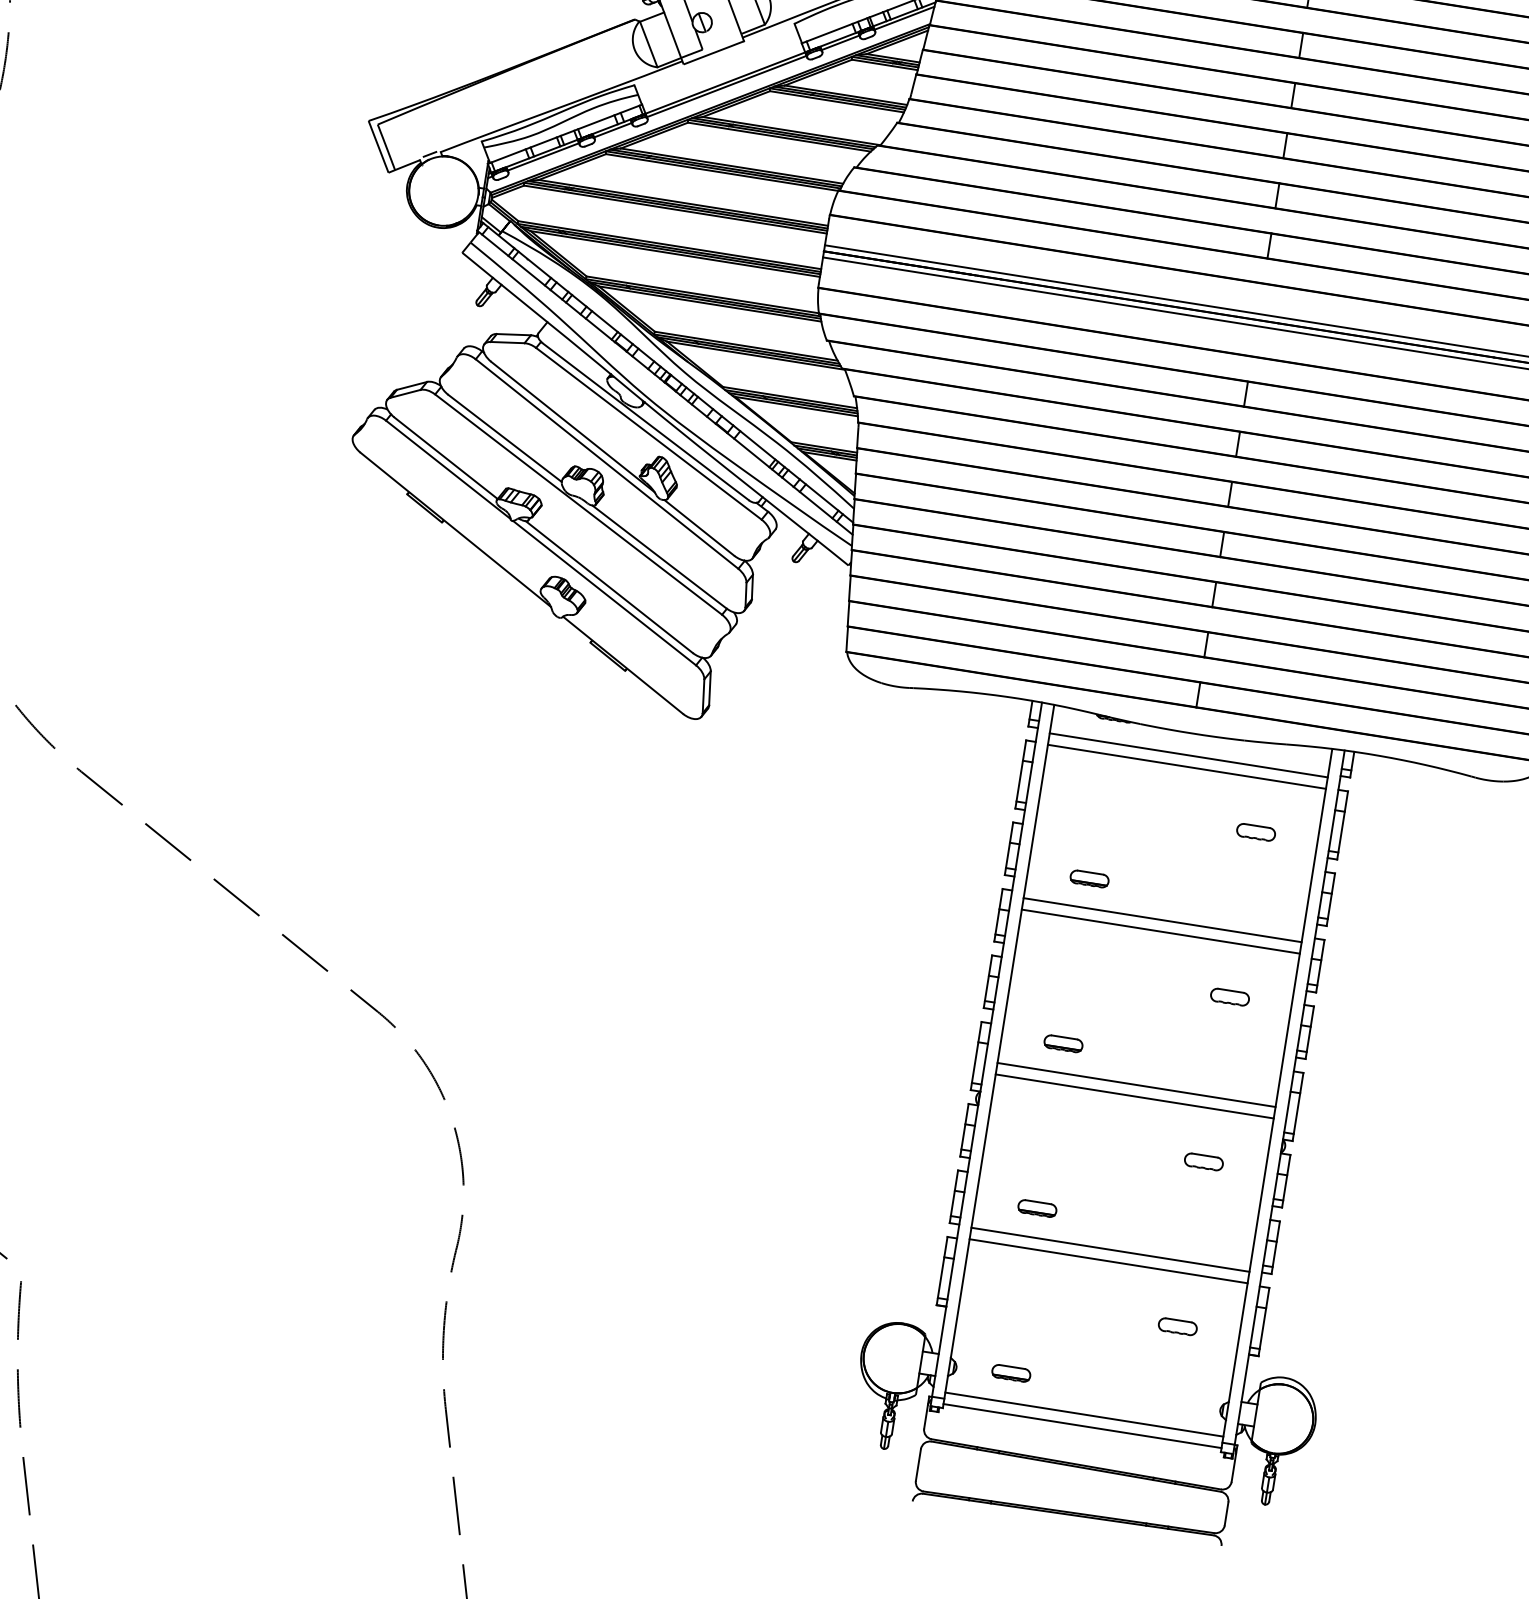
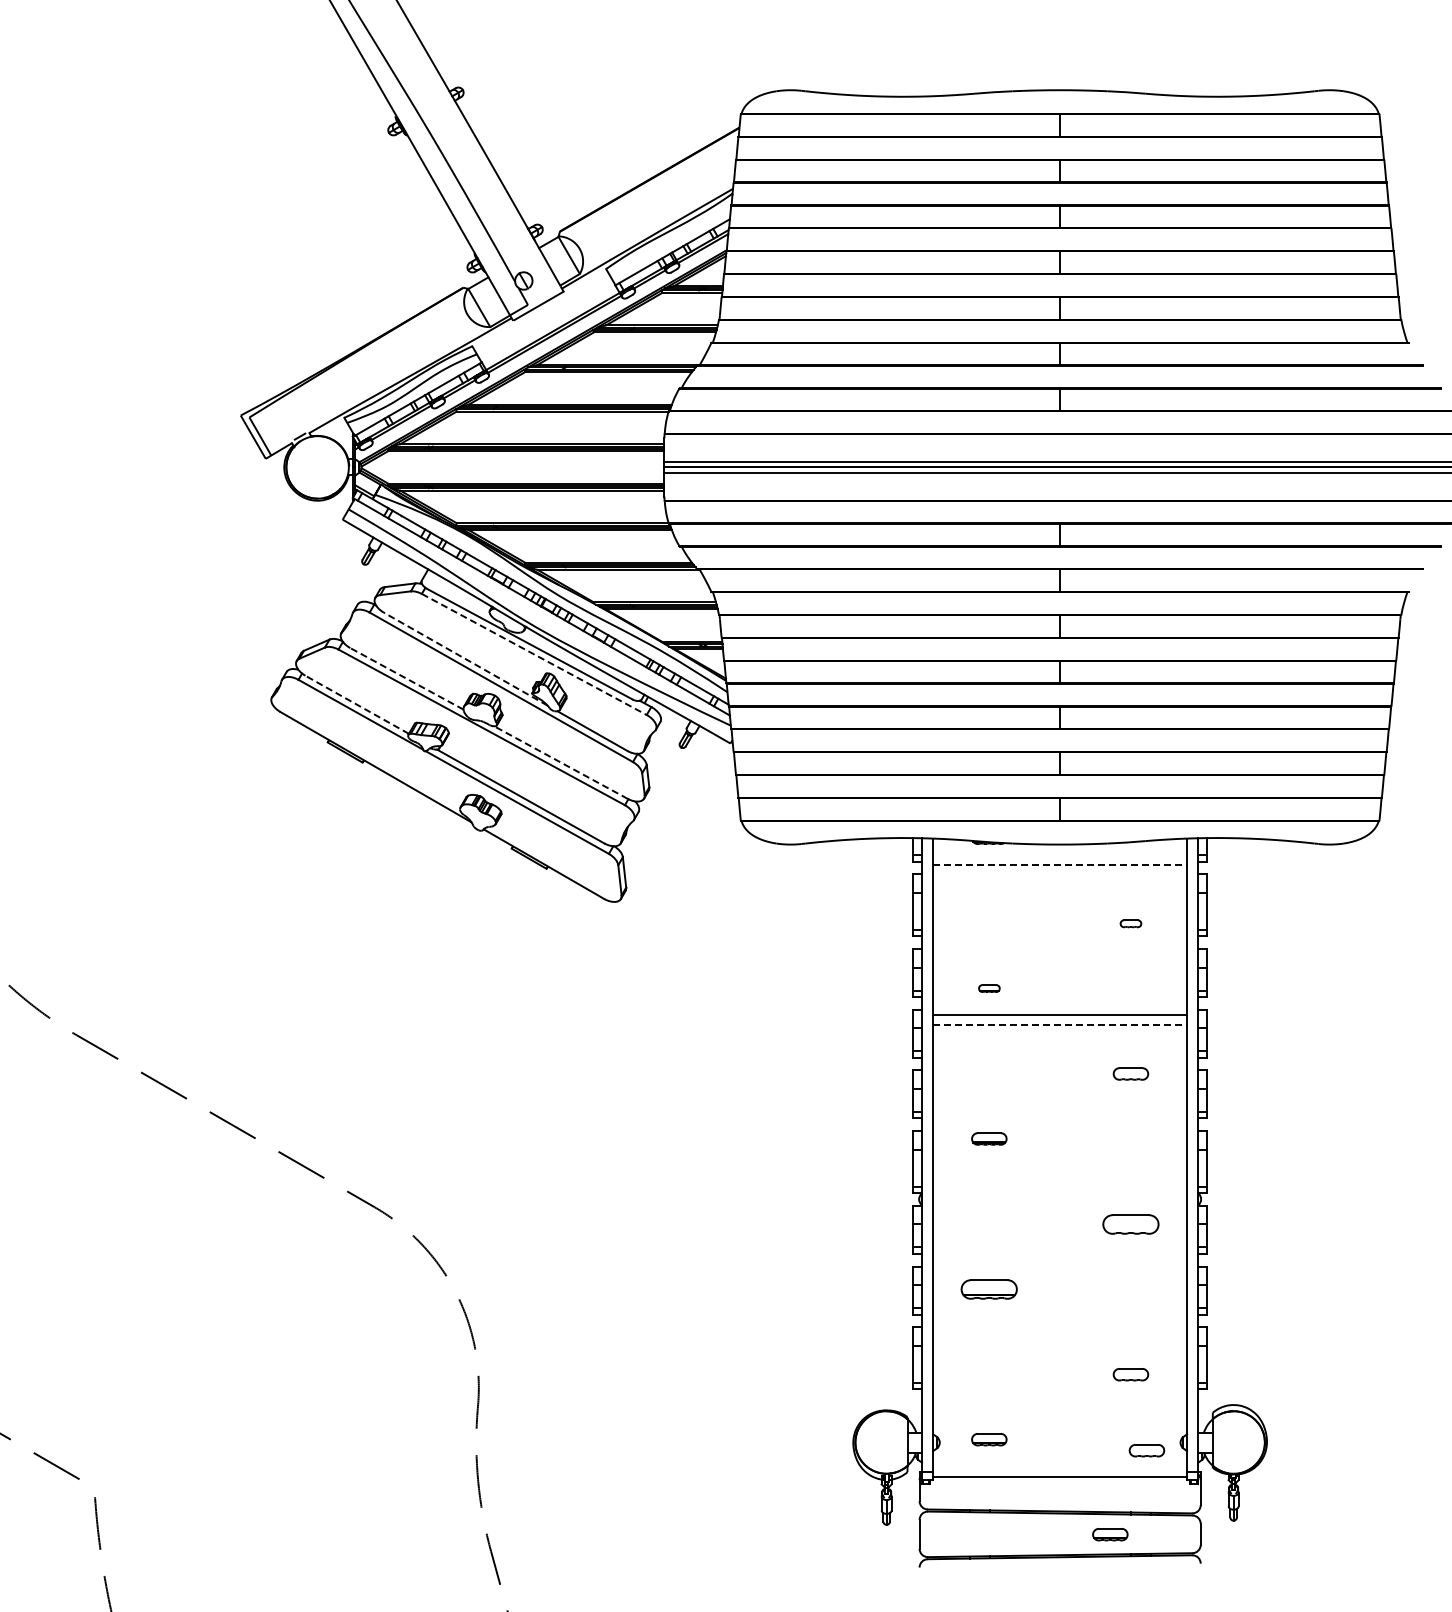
line: (572, 426) -> (465, 658), solid -> dashed
line: (649, 433) -> (534, 654), solid -> dashed
line: (504, 437) -> (406, 678), solid -> dashed
line: (445, 457) -> (356, 704), solid -> dashed
line: (658, 556) -> (560, 762), solid -> dashed
line: (1189, 755) -> (1060, 864), solid -> dashed
line: (1186, 767) -> (1059, 875), removed
part: (1255, 832) -> (1130, 923), size x0.6
part: (1089, 878) -> (989, 988), size x0.6
line: (1161, 931) -> (1060, 1025), solid -> dashed
line: (1135, 1085) -> (1059, 1165), removed
line: (1134, 1096) -> (1059, 1175), removed
part: (1203, 1160) -> (1130, 1223), size x1.6
part: (1037, 1207) -> (989, 1288), size x1.6
line: (1109, 1249) -> (1059, 1315), removed
line: (1107, 1261) -> (1059, 1326), removed
part: (1181, 1412) -> (1146, 1450), added
line: (1083, 1414) -> (1059, 1466), removed
part: (1127, 1498) -> (1110, 1534), added

